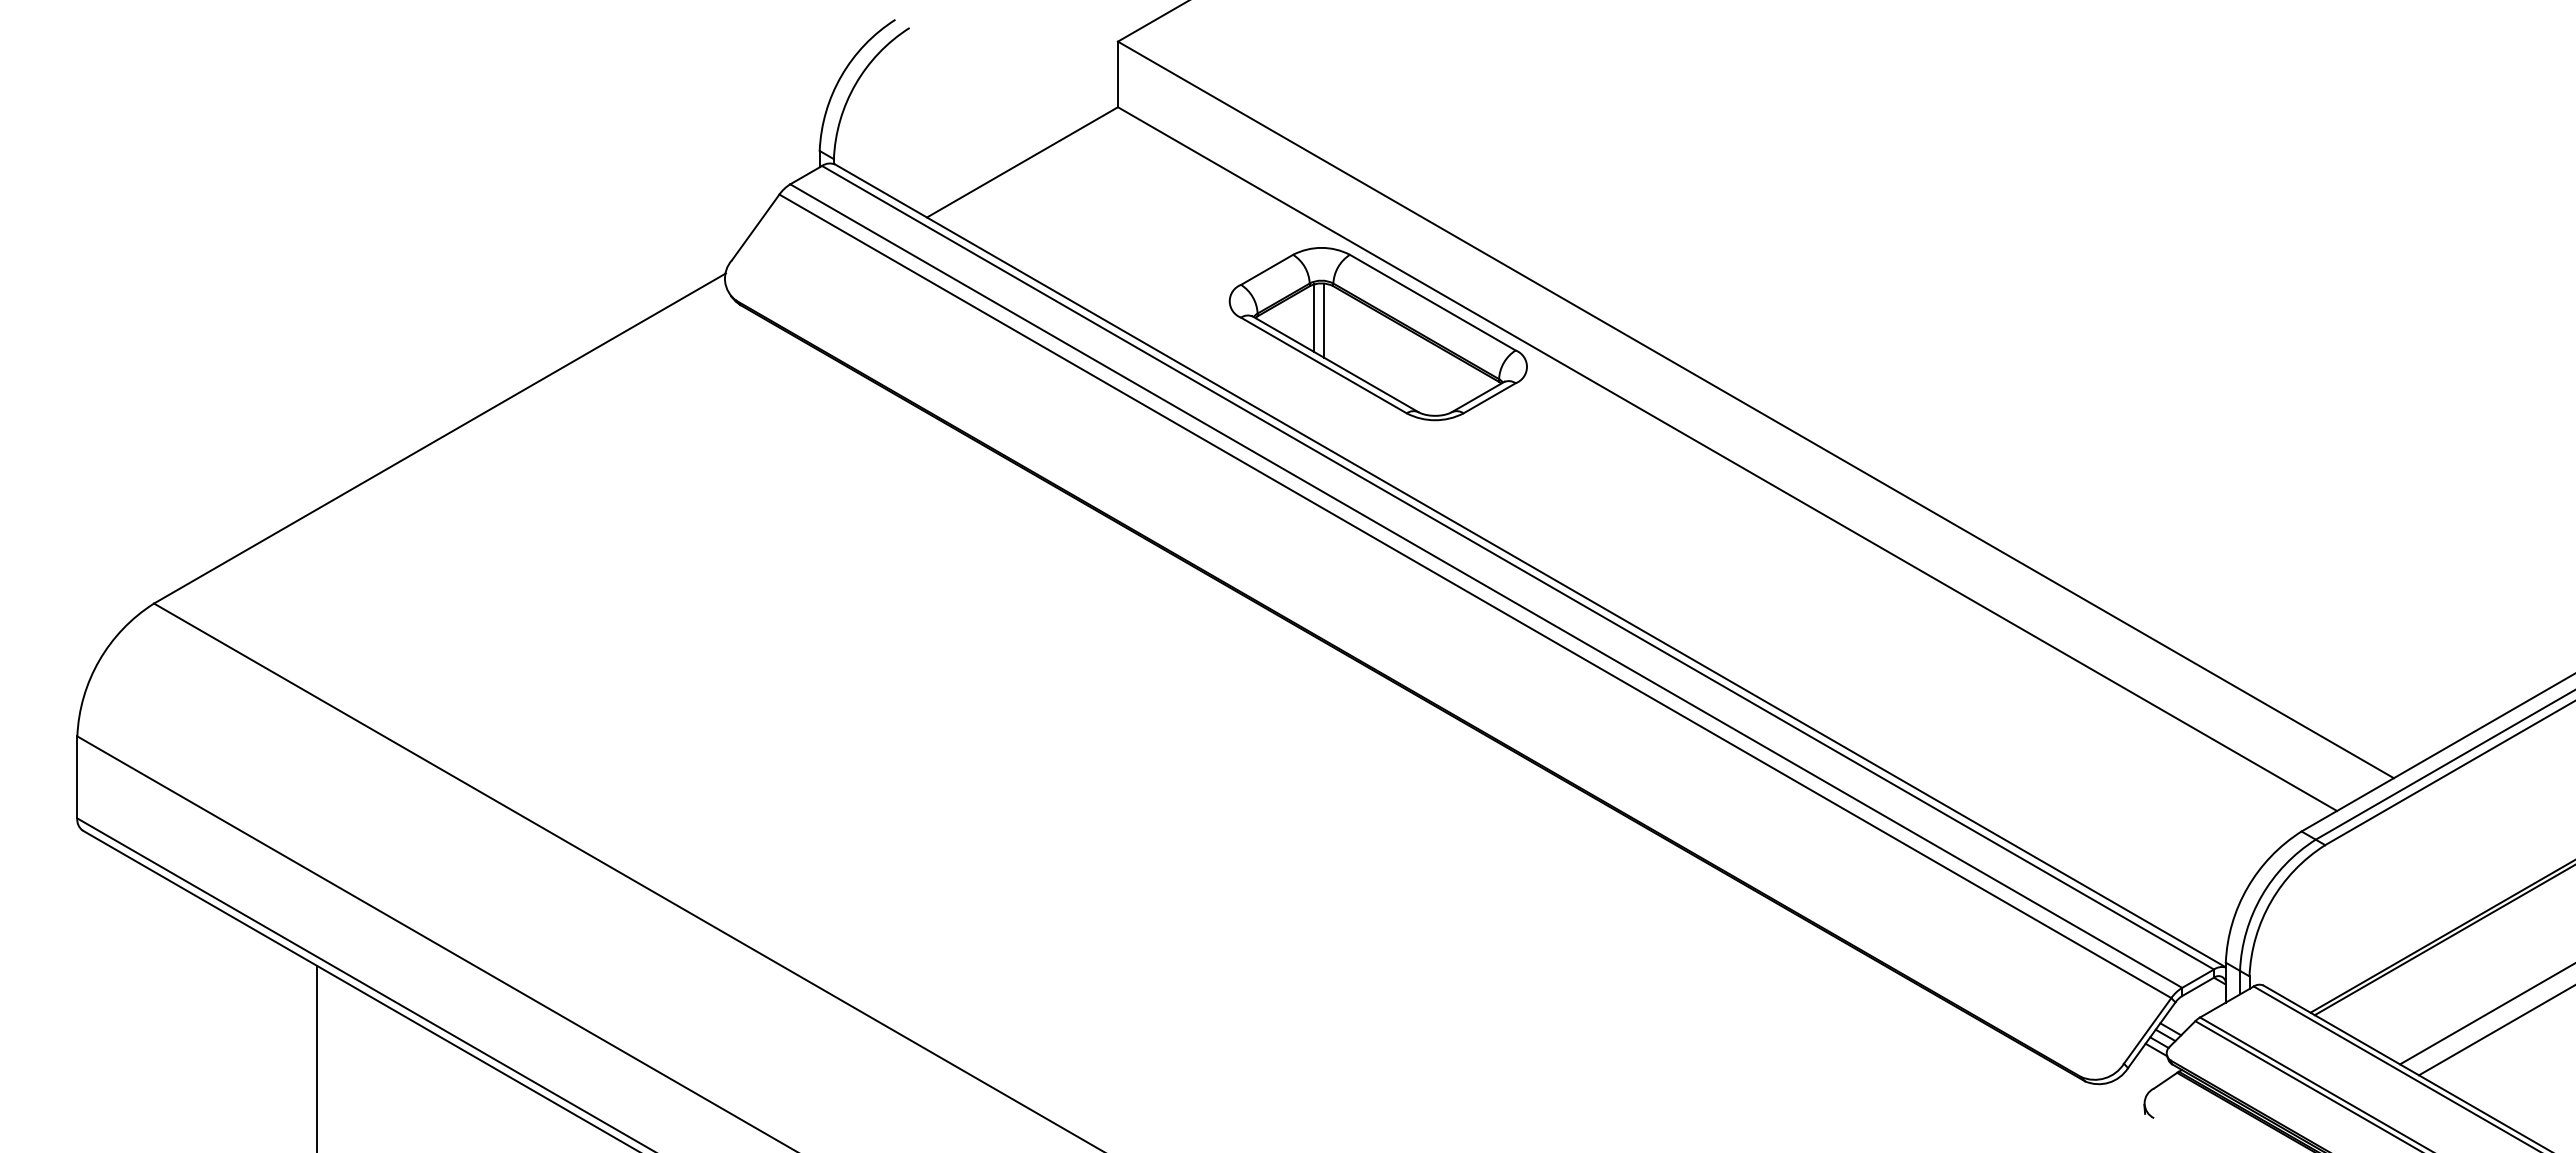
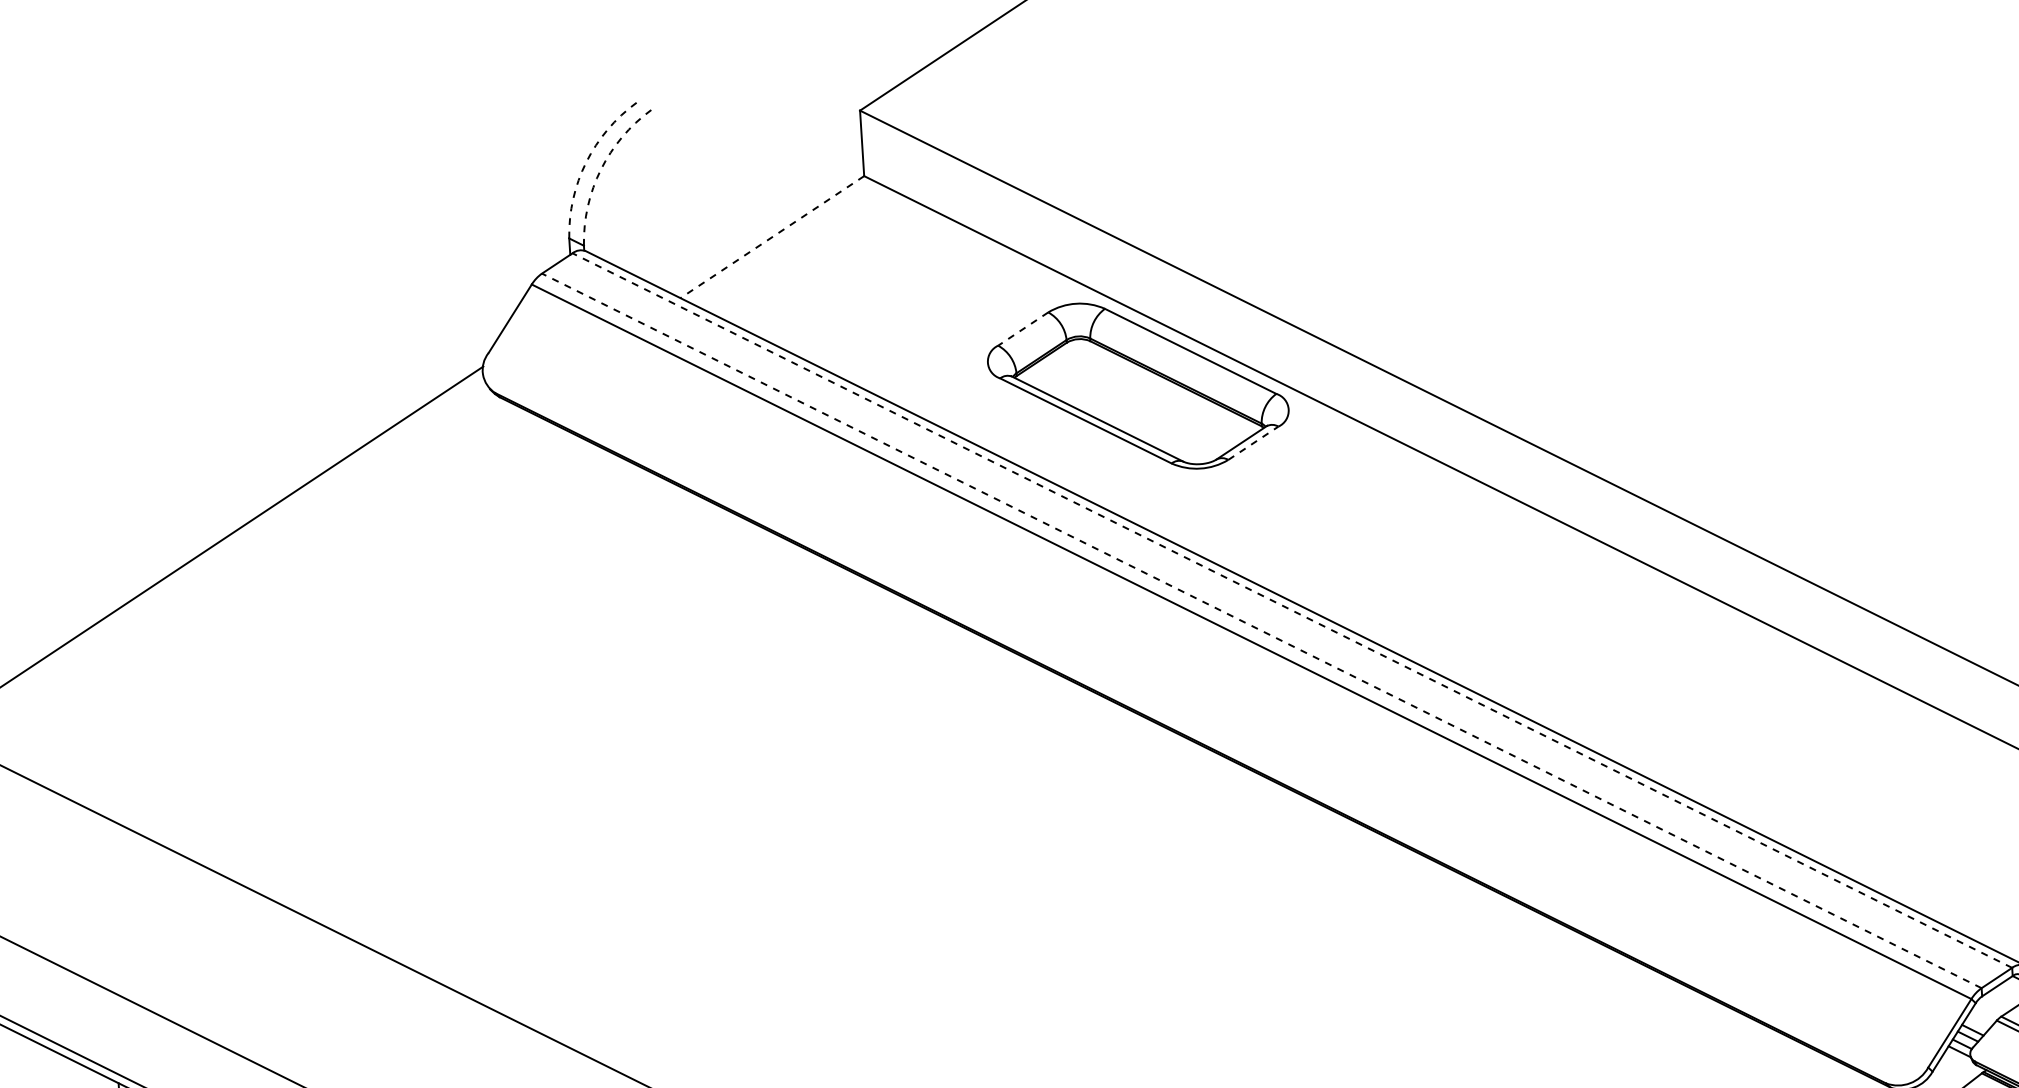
arc: (841, 76) -> (586, 162), solid -> dashed
arc: (855, 84) -> (600, 169), solid -> dashed
line: (1022, 162) -> (772, 237), solid -> dashed
line: (1266, 270) -> (1022, 329), solid -> dashed
line: (1314, 318) -> (1073, 374), removed
line: (1323, 320) -> (1082, 376), removed
line: (1490, 398) -> (1254, 443), solid -> dashed
line: (1518, 567) -> (1292, 610), solid -> dashed
line: (1486, 586) -> (1262, 631), solid -> dashed

